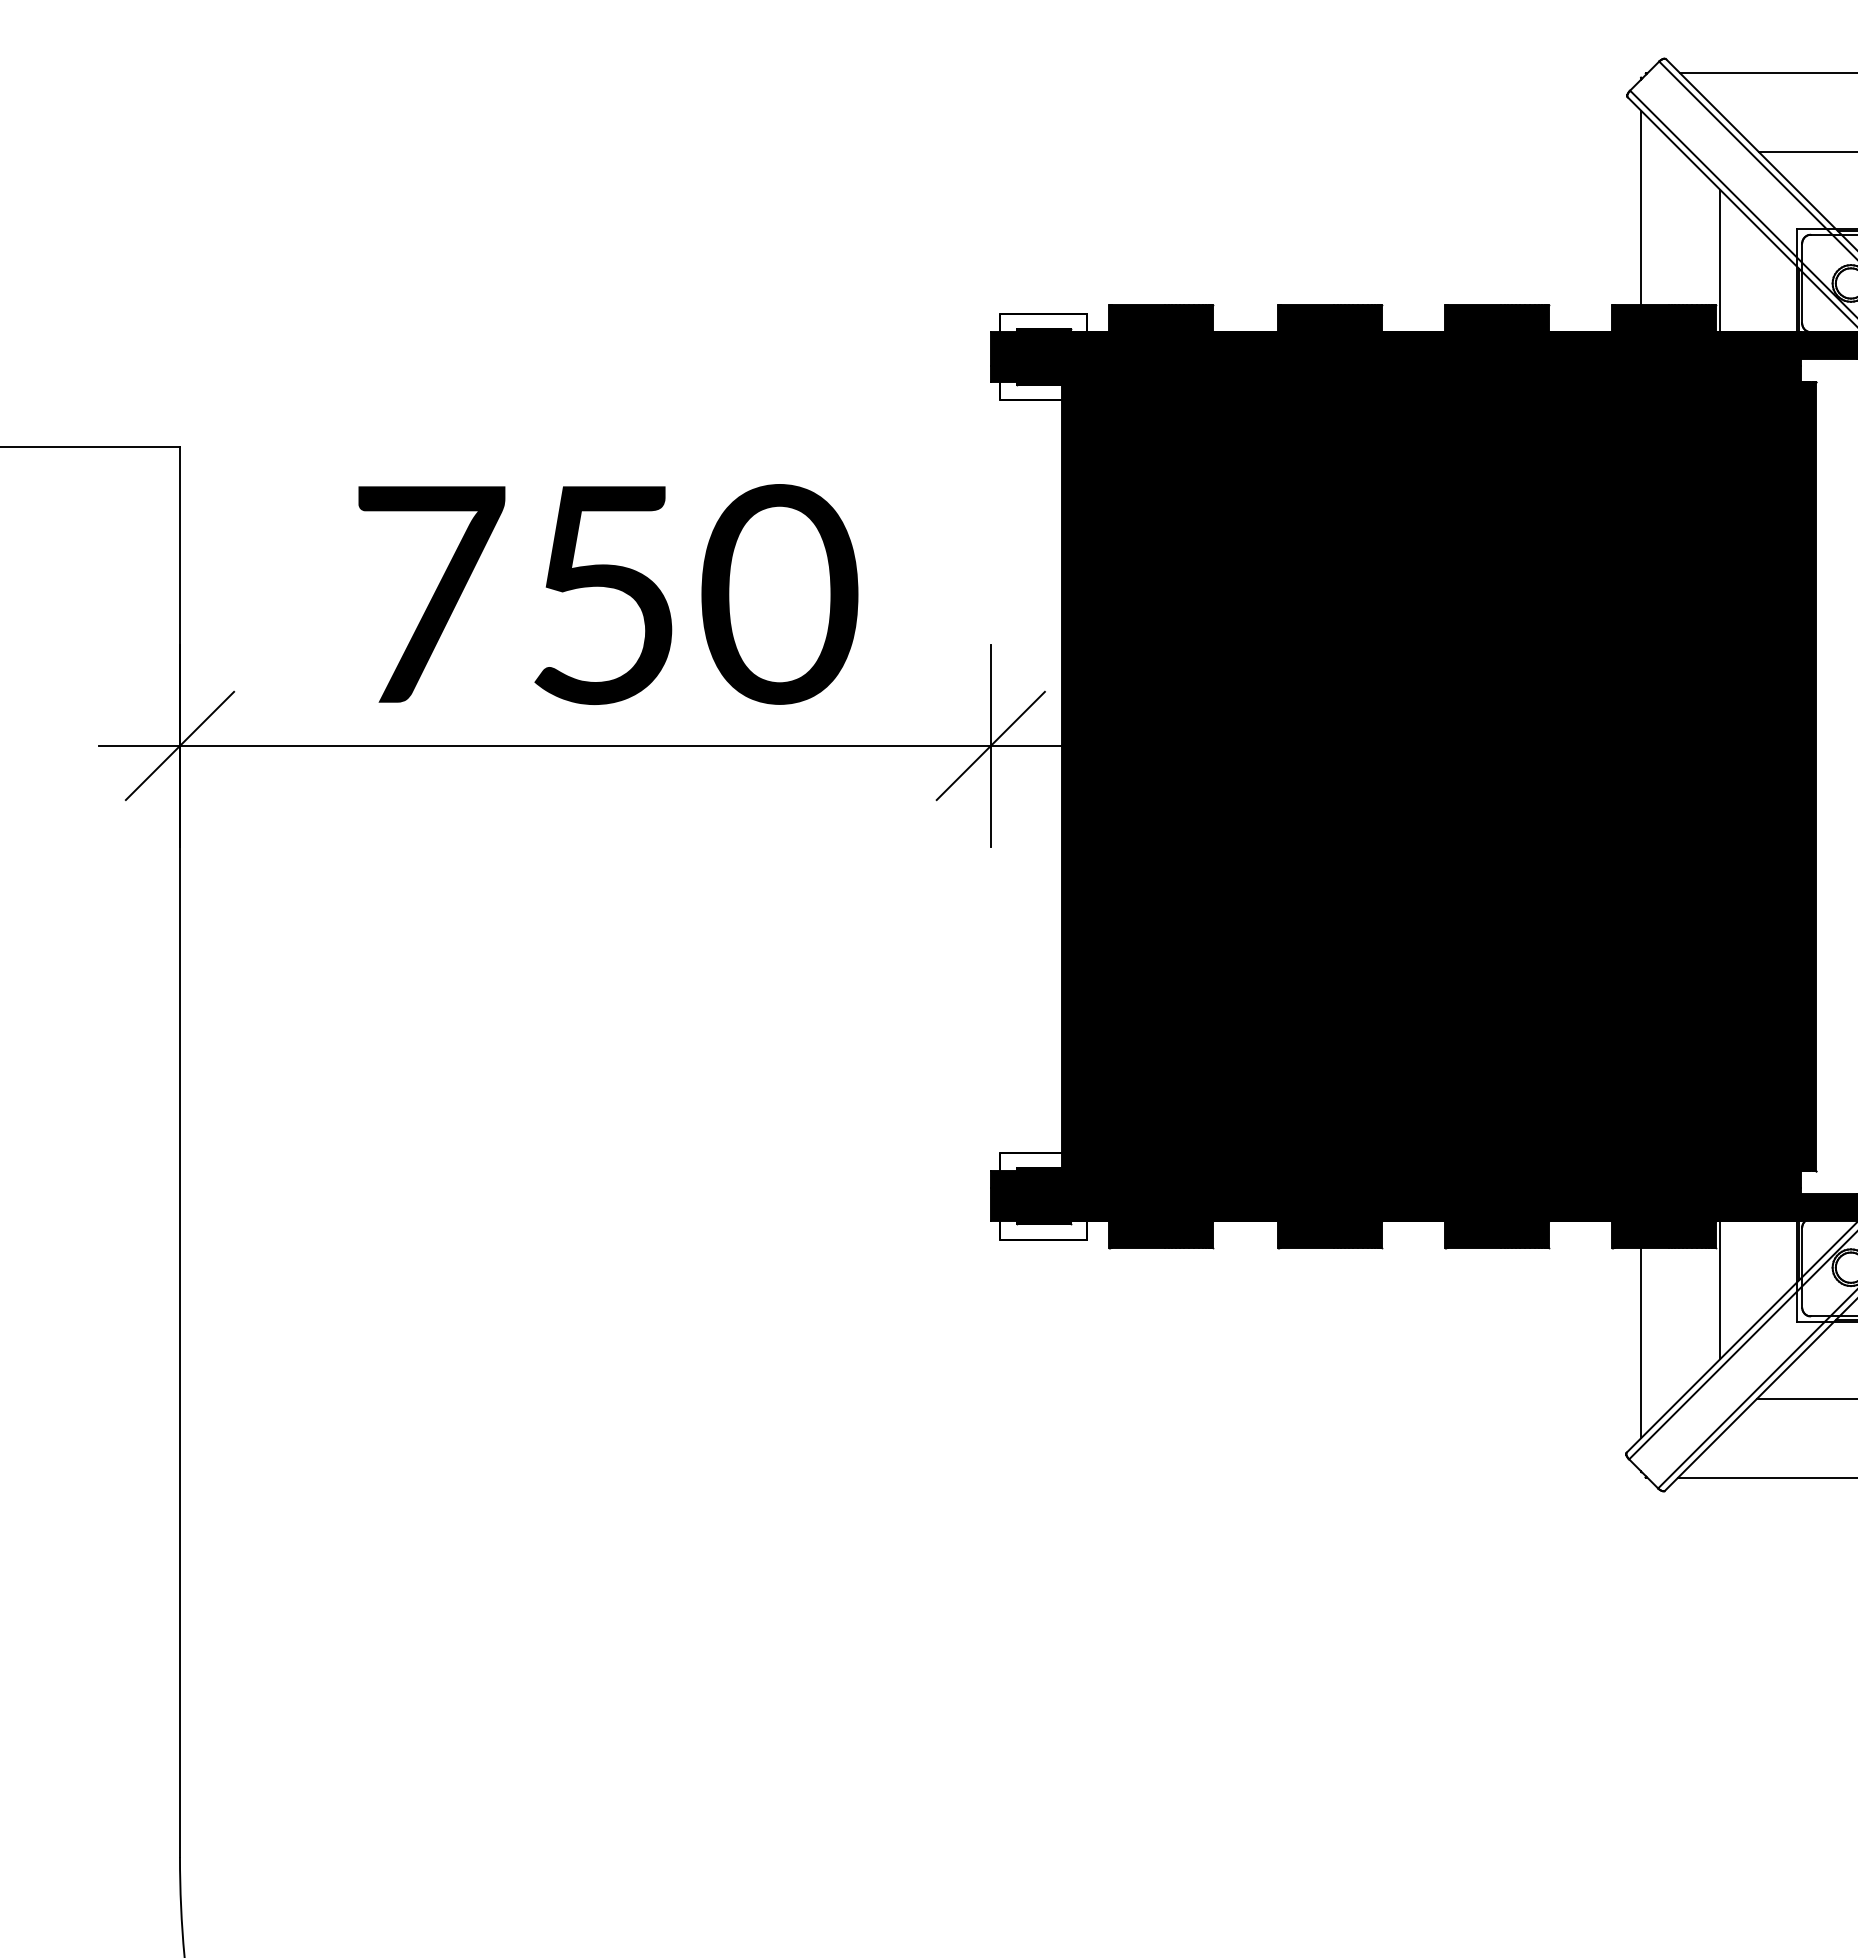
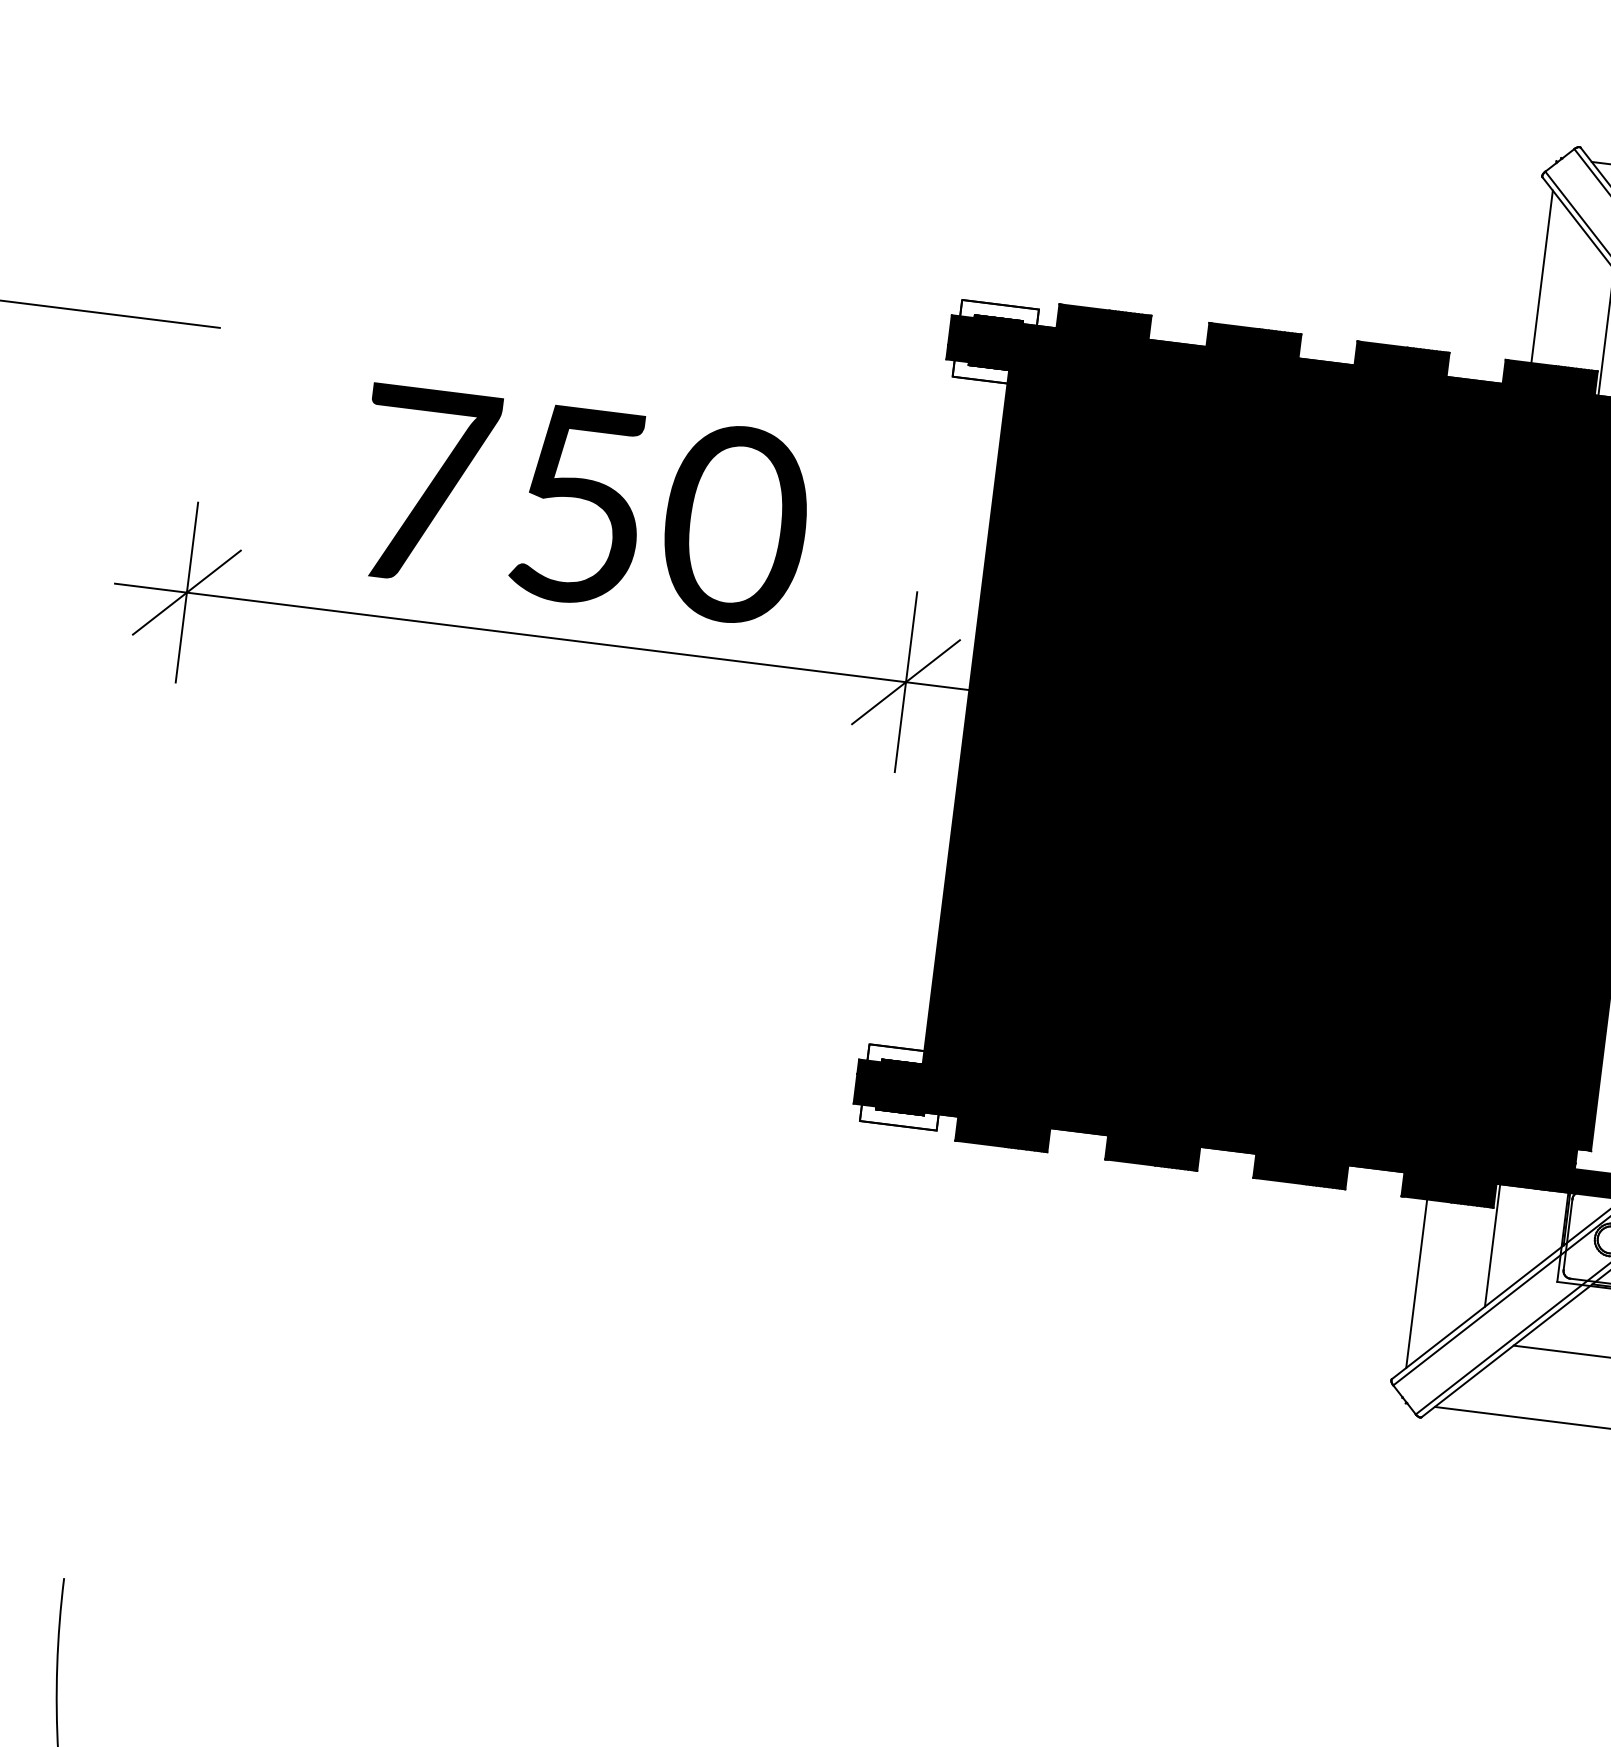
line: (179, 1152) -> (141, 953), removed

